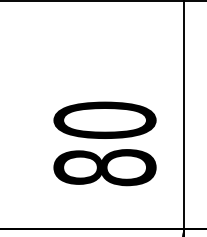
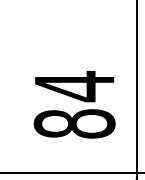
text: (104, 120) -> (74, 86), 80 -> 84

